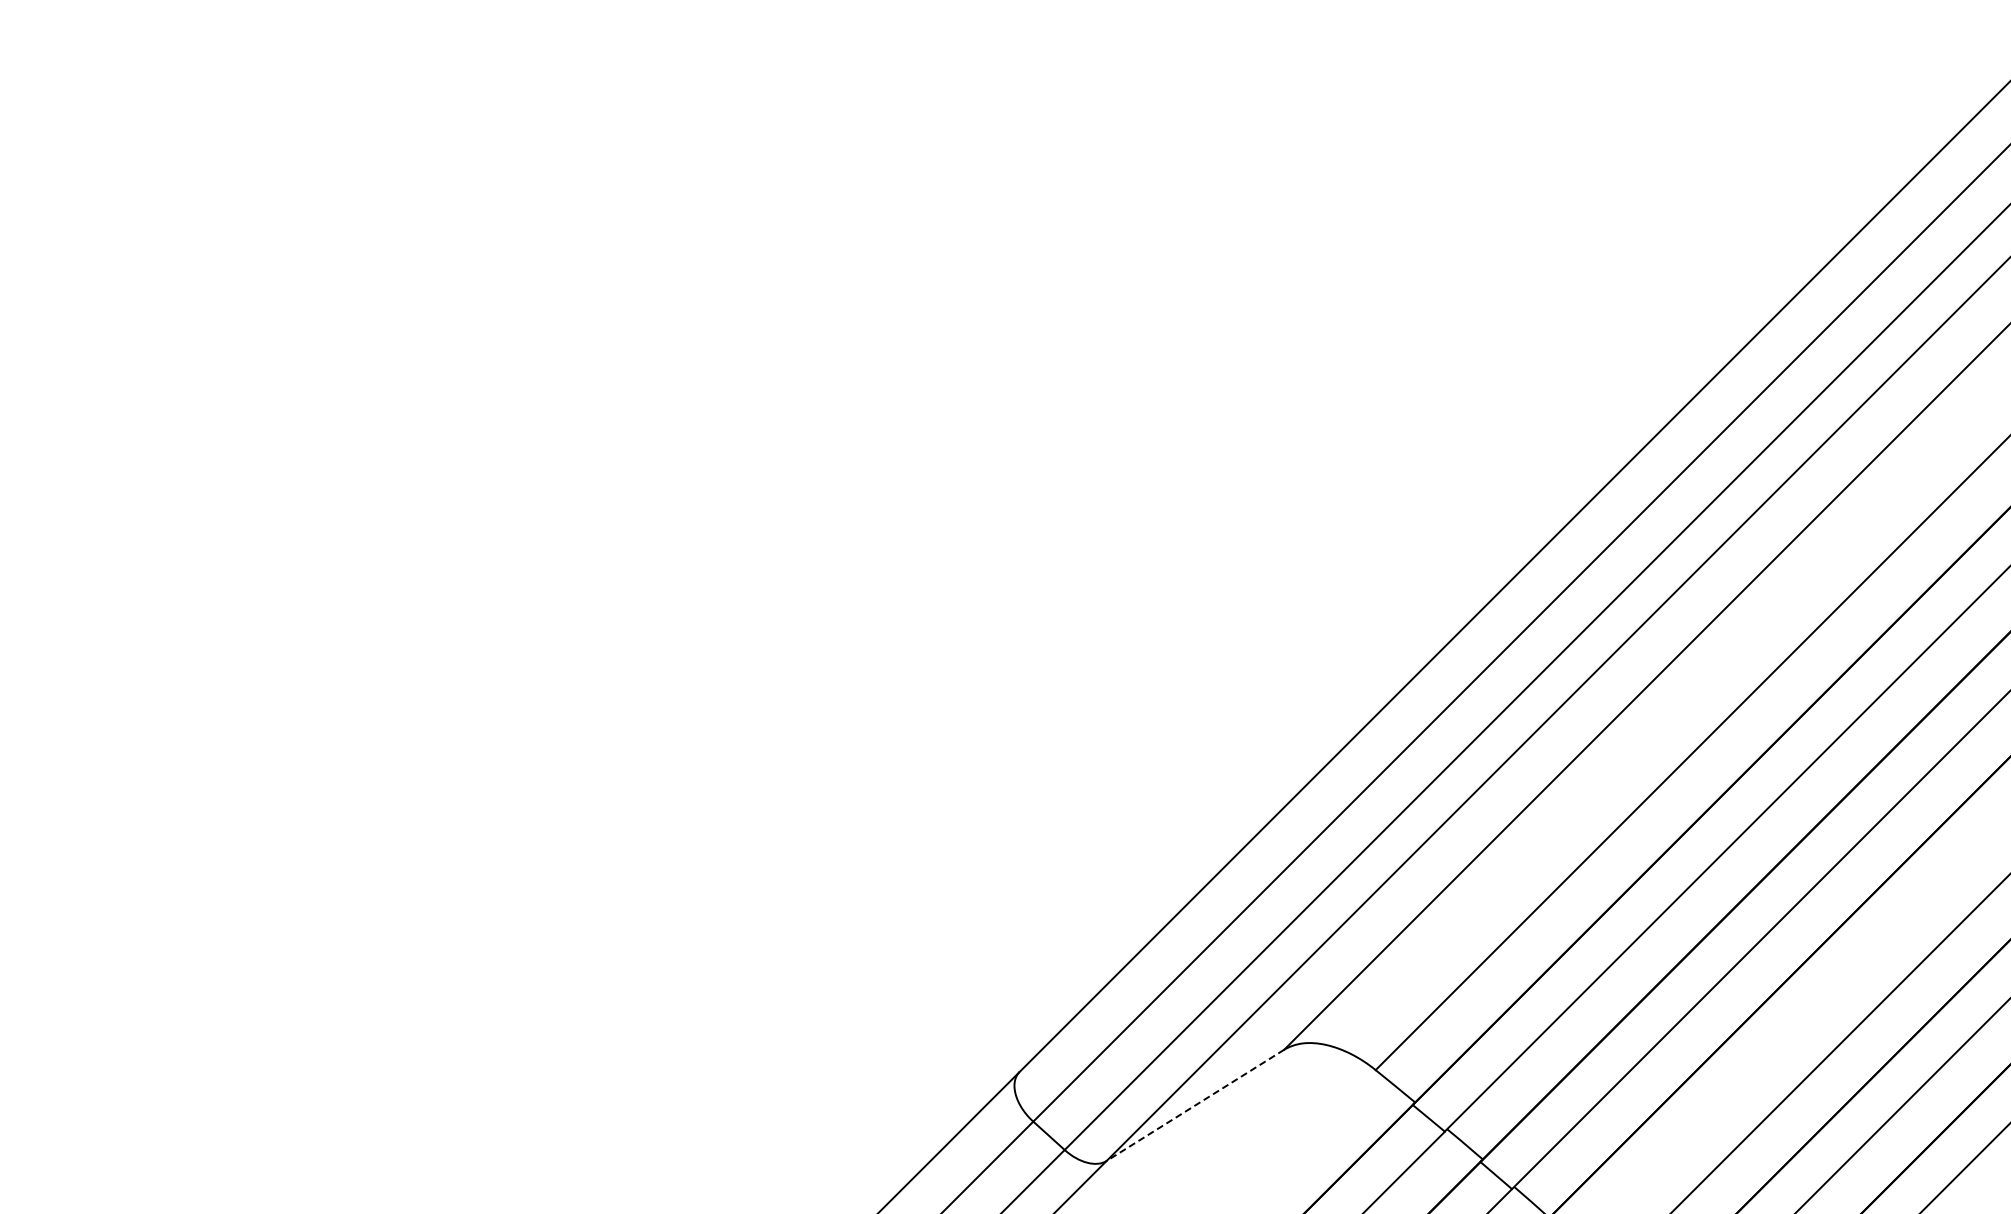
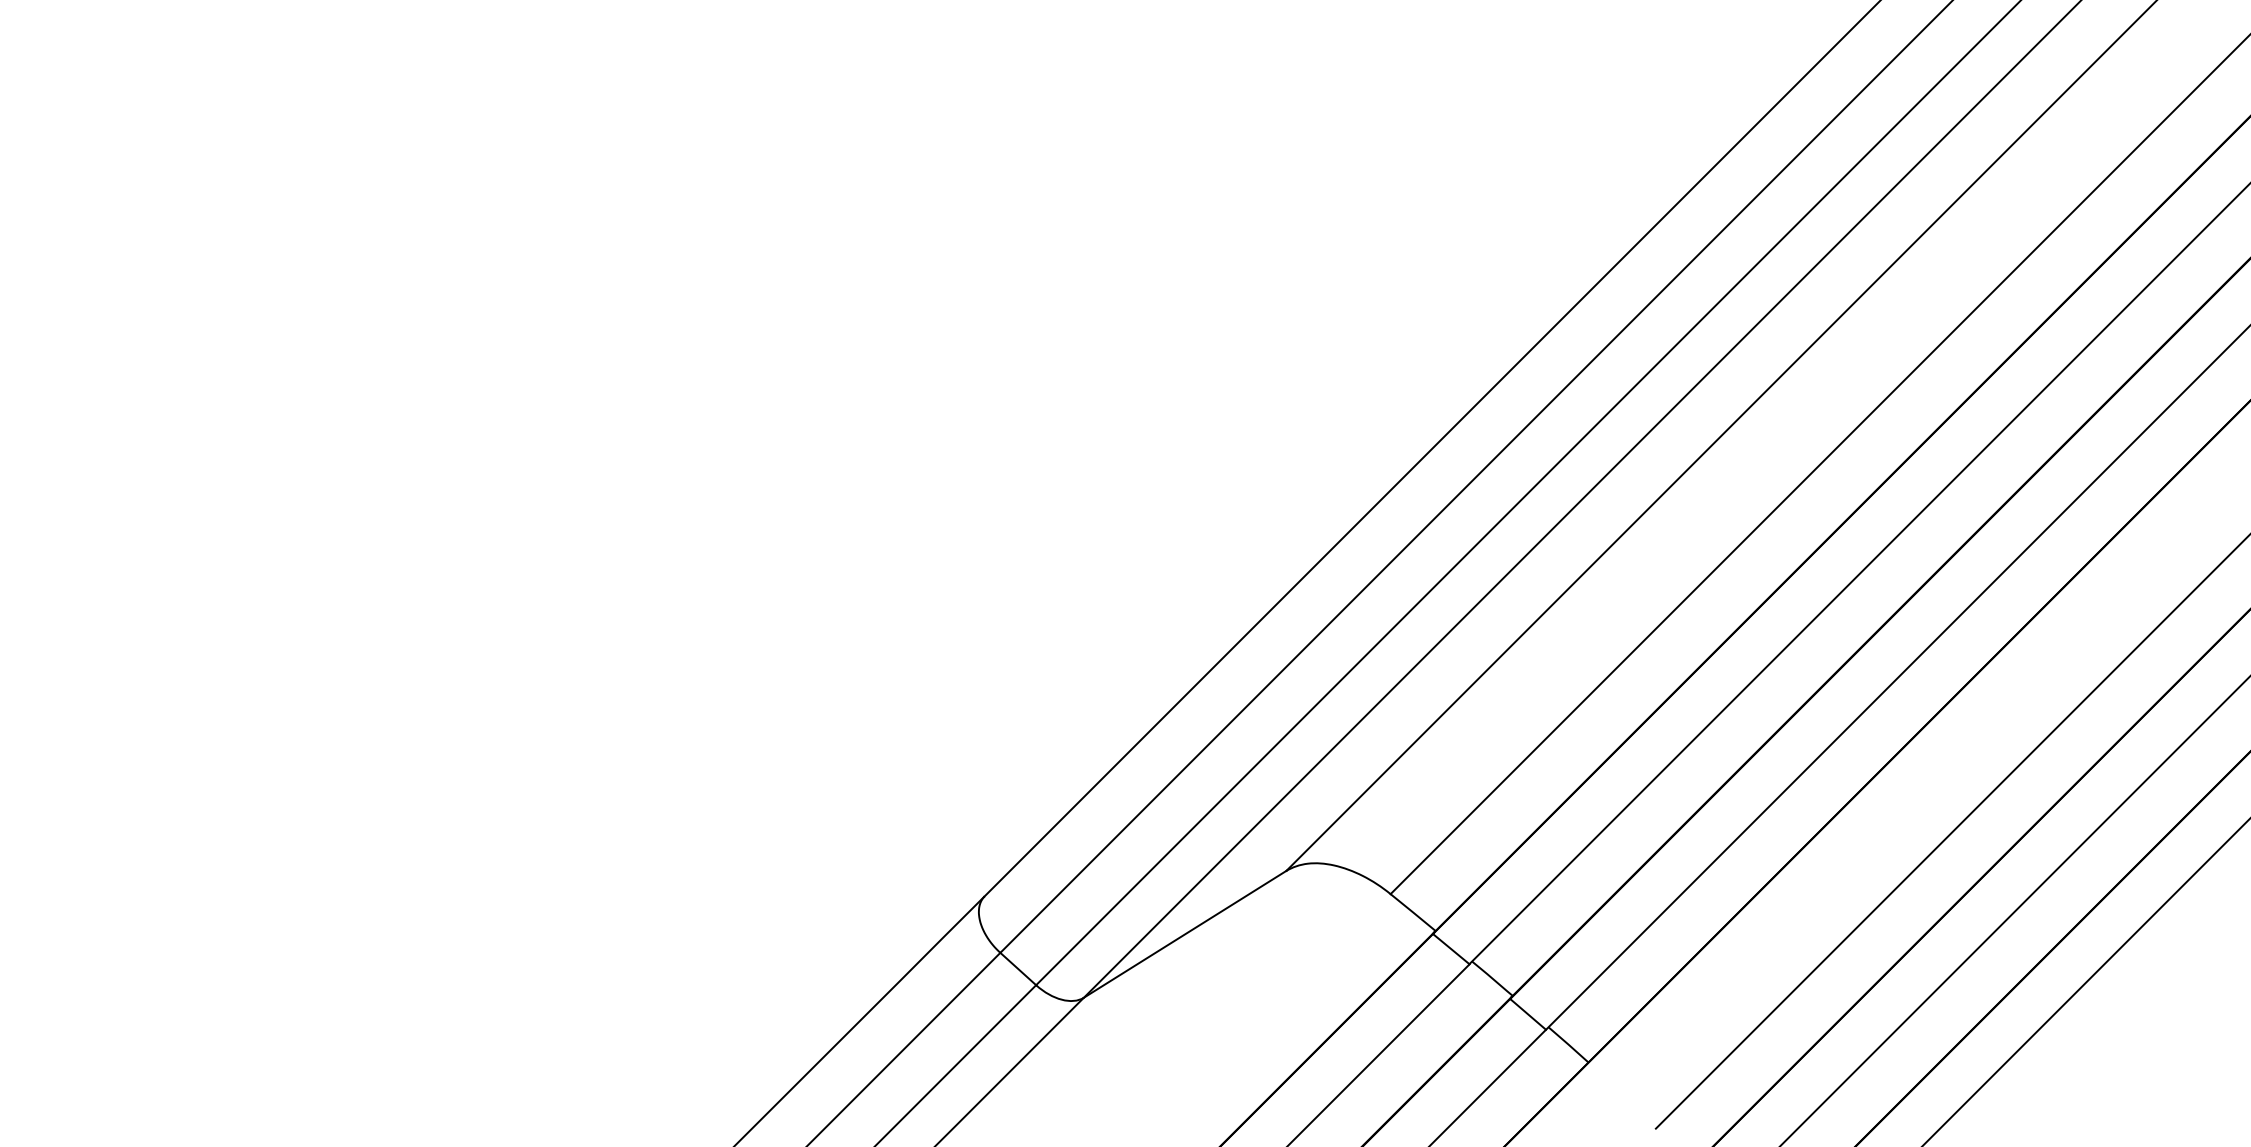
line: (1195, 1105) -> (1185, 934), dashed -> solid

